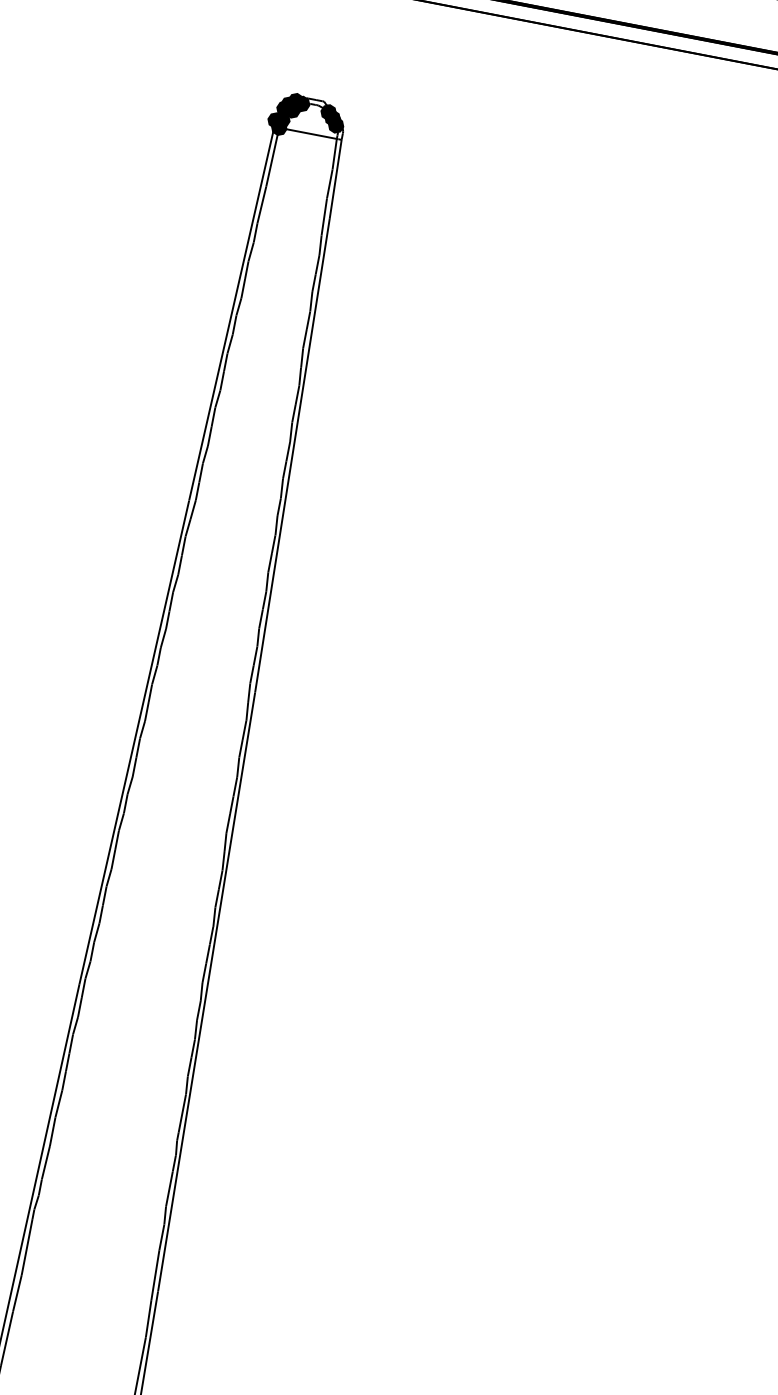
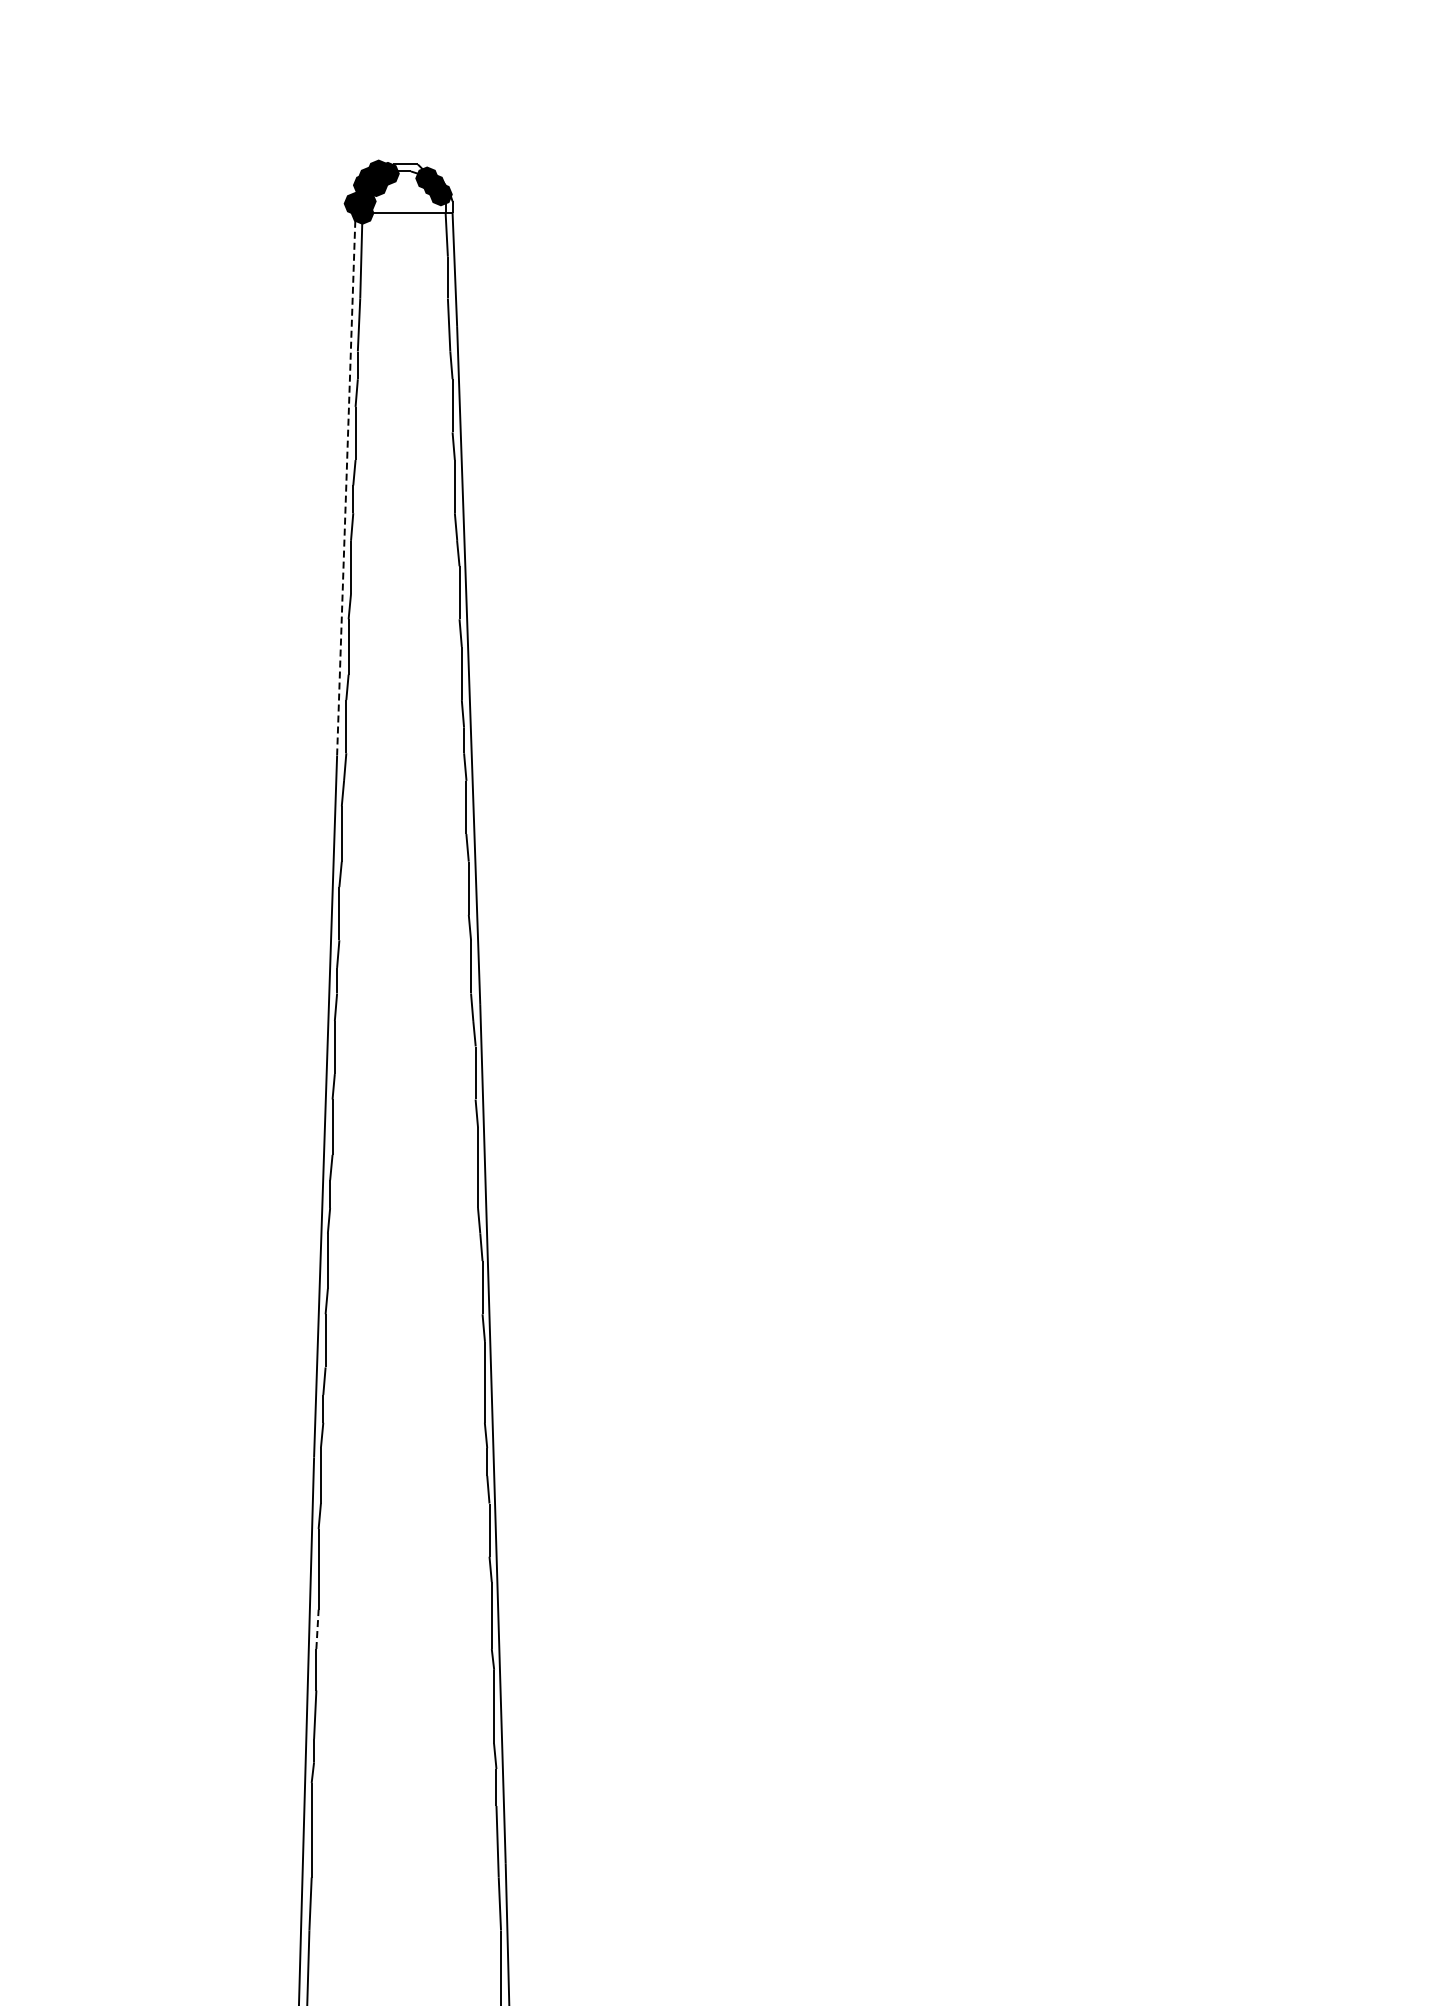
line: (231, 313) -> (346, 483), solid -> dashed
line: (58, 1103) -> (317, 1629), solid -> dashed

